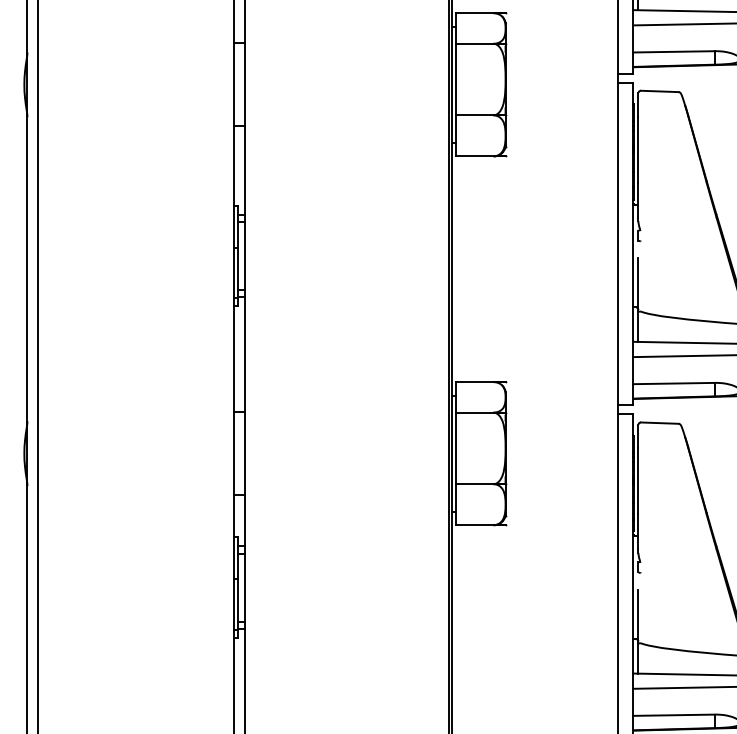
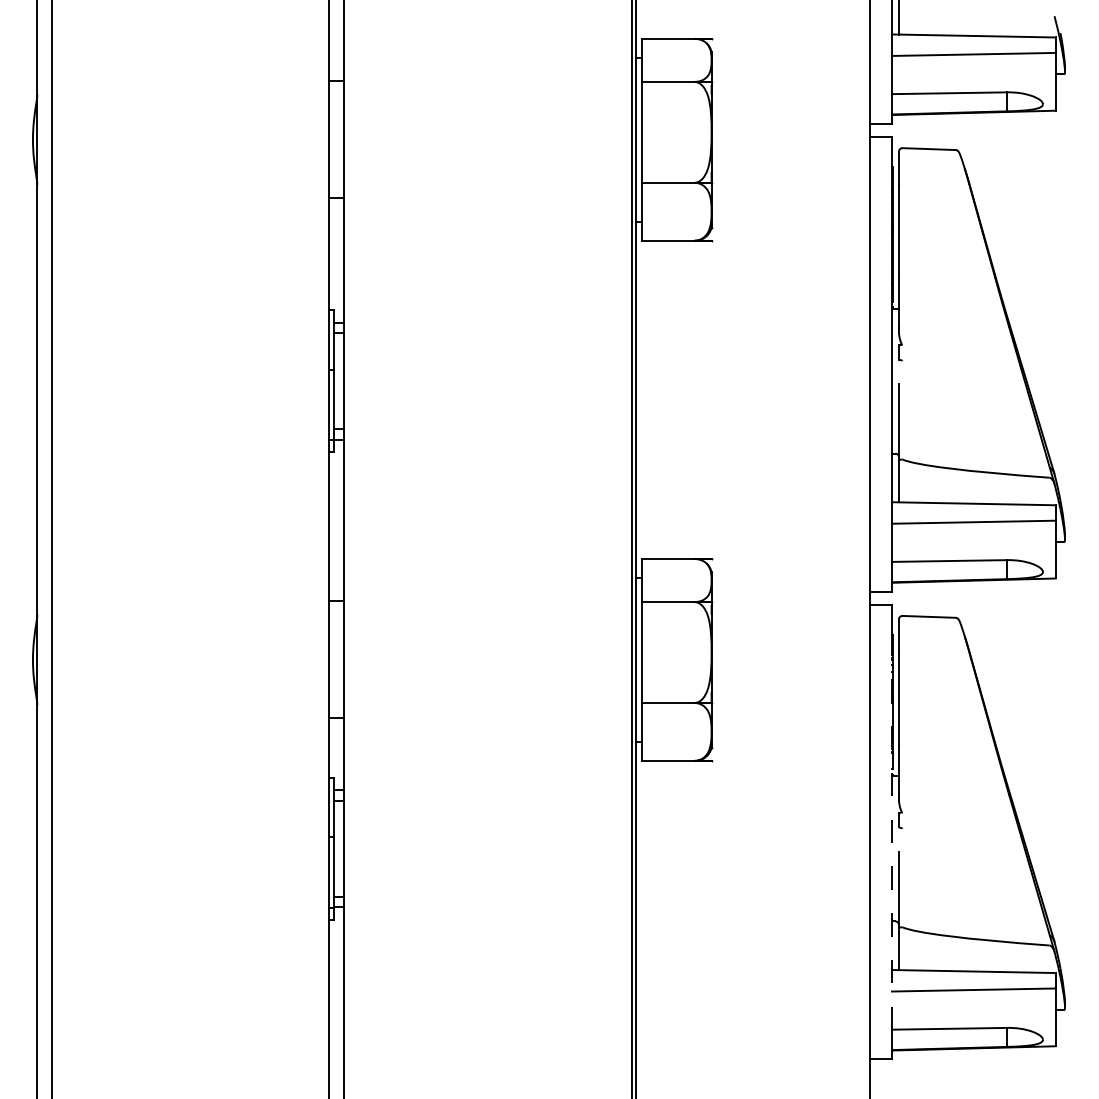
line: (633, 575) -> (891, 831), solid -> dashed

